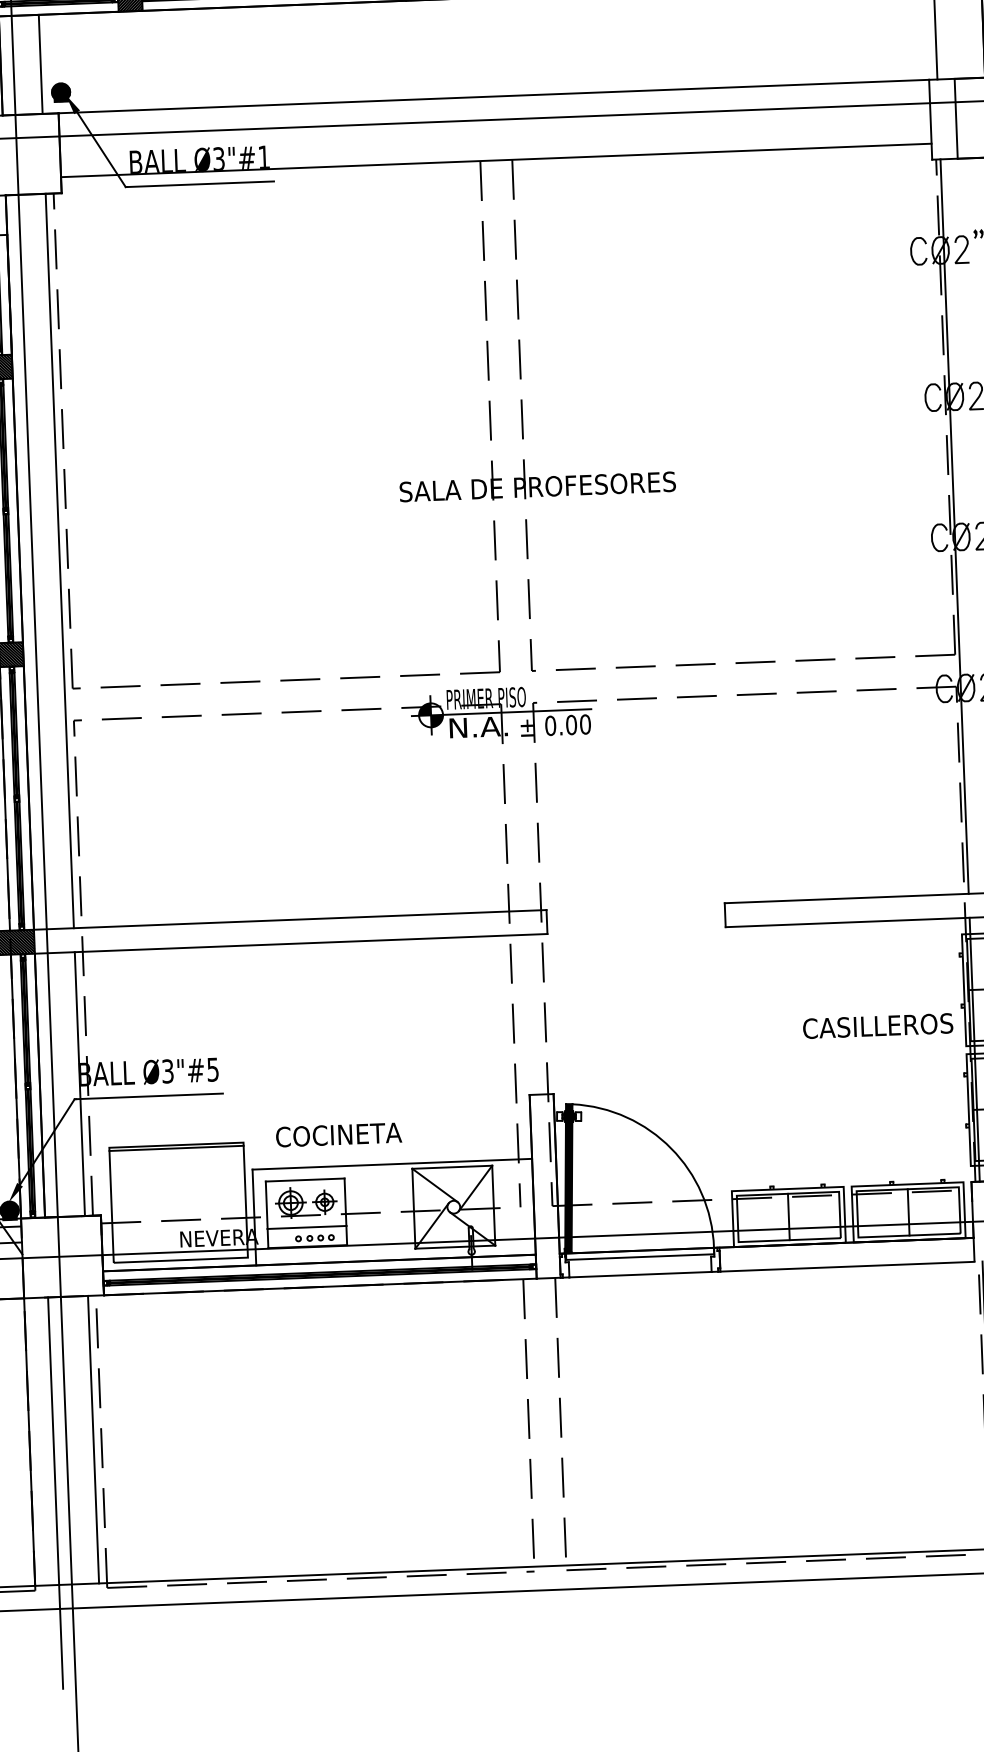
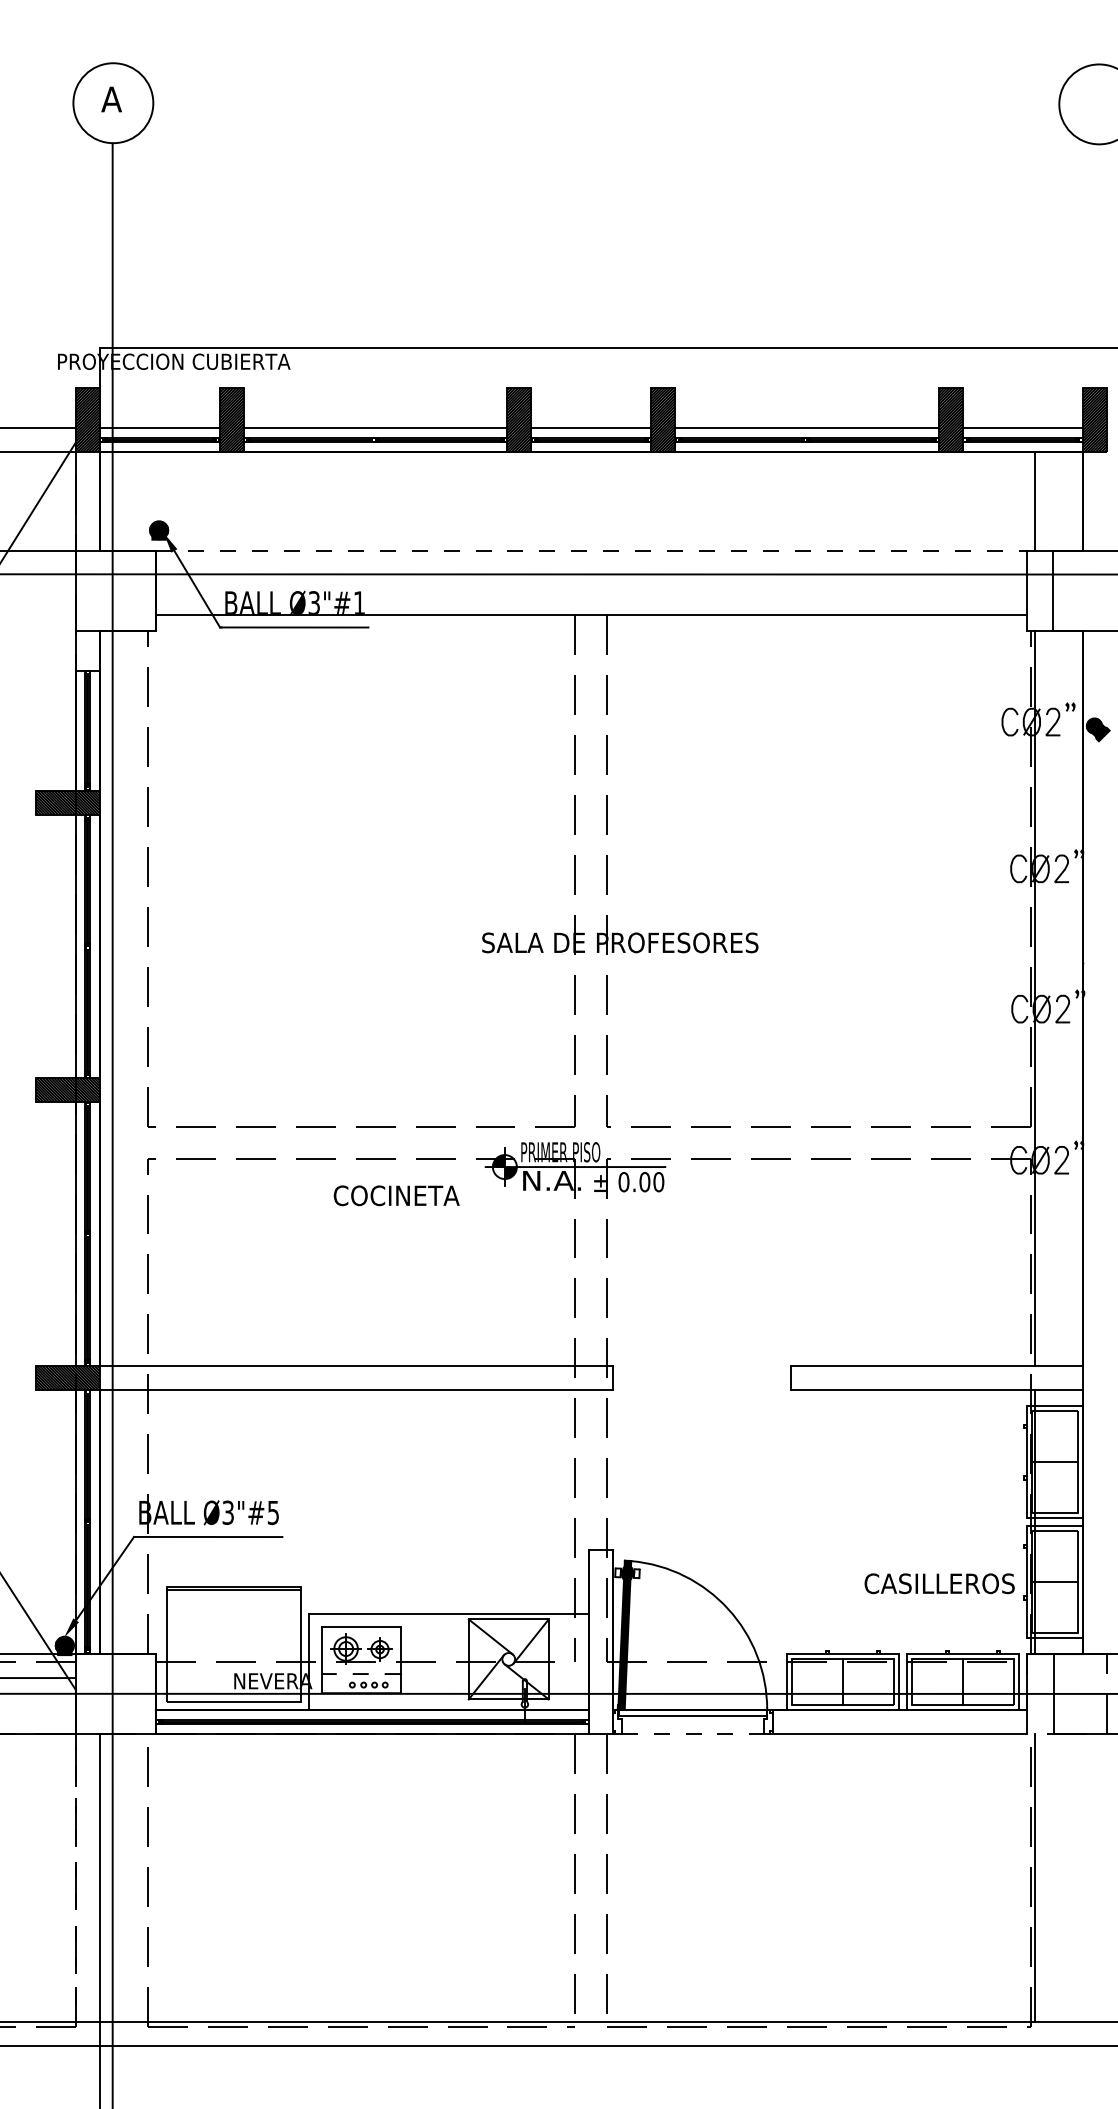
line: (40, 64) -> (139, 501), removed
line: (493, 96) -> (591, 551), solid -> dashed
line: (59, 560) -> (139, 998), removed
text: (877, 1025) -> (939, 1583), moved
line: (79, 1084) -> (139, 1522), removed
text: (338, 1134) -> (396, 1195), moved
line: (306, 1227) -> (360, 1674), solid -> dashed
line: (641, 1275) -> (693, 1734), solid -> dashed
line: (93, 1439) -> (139, 1877), removed
line: (29, 1441) -> (75, 1877), solid -> dashed

